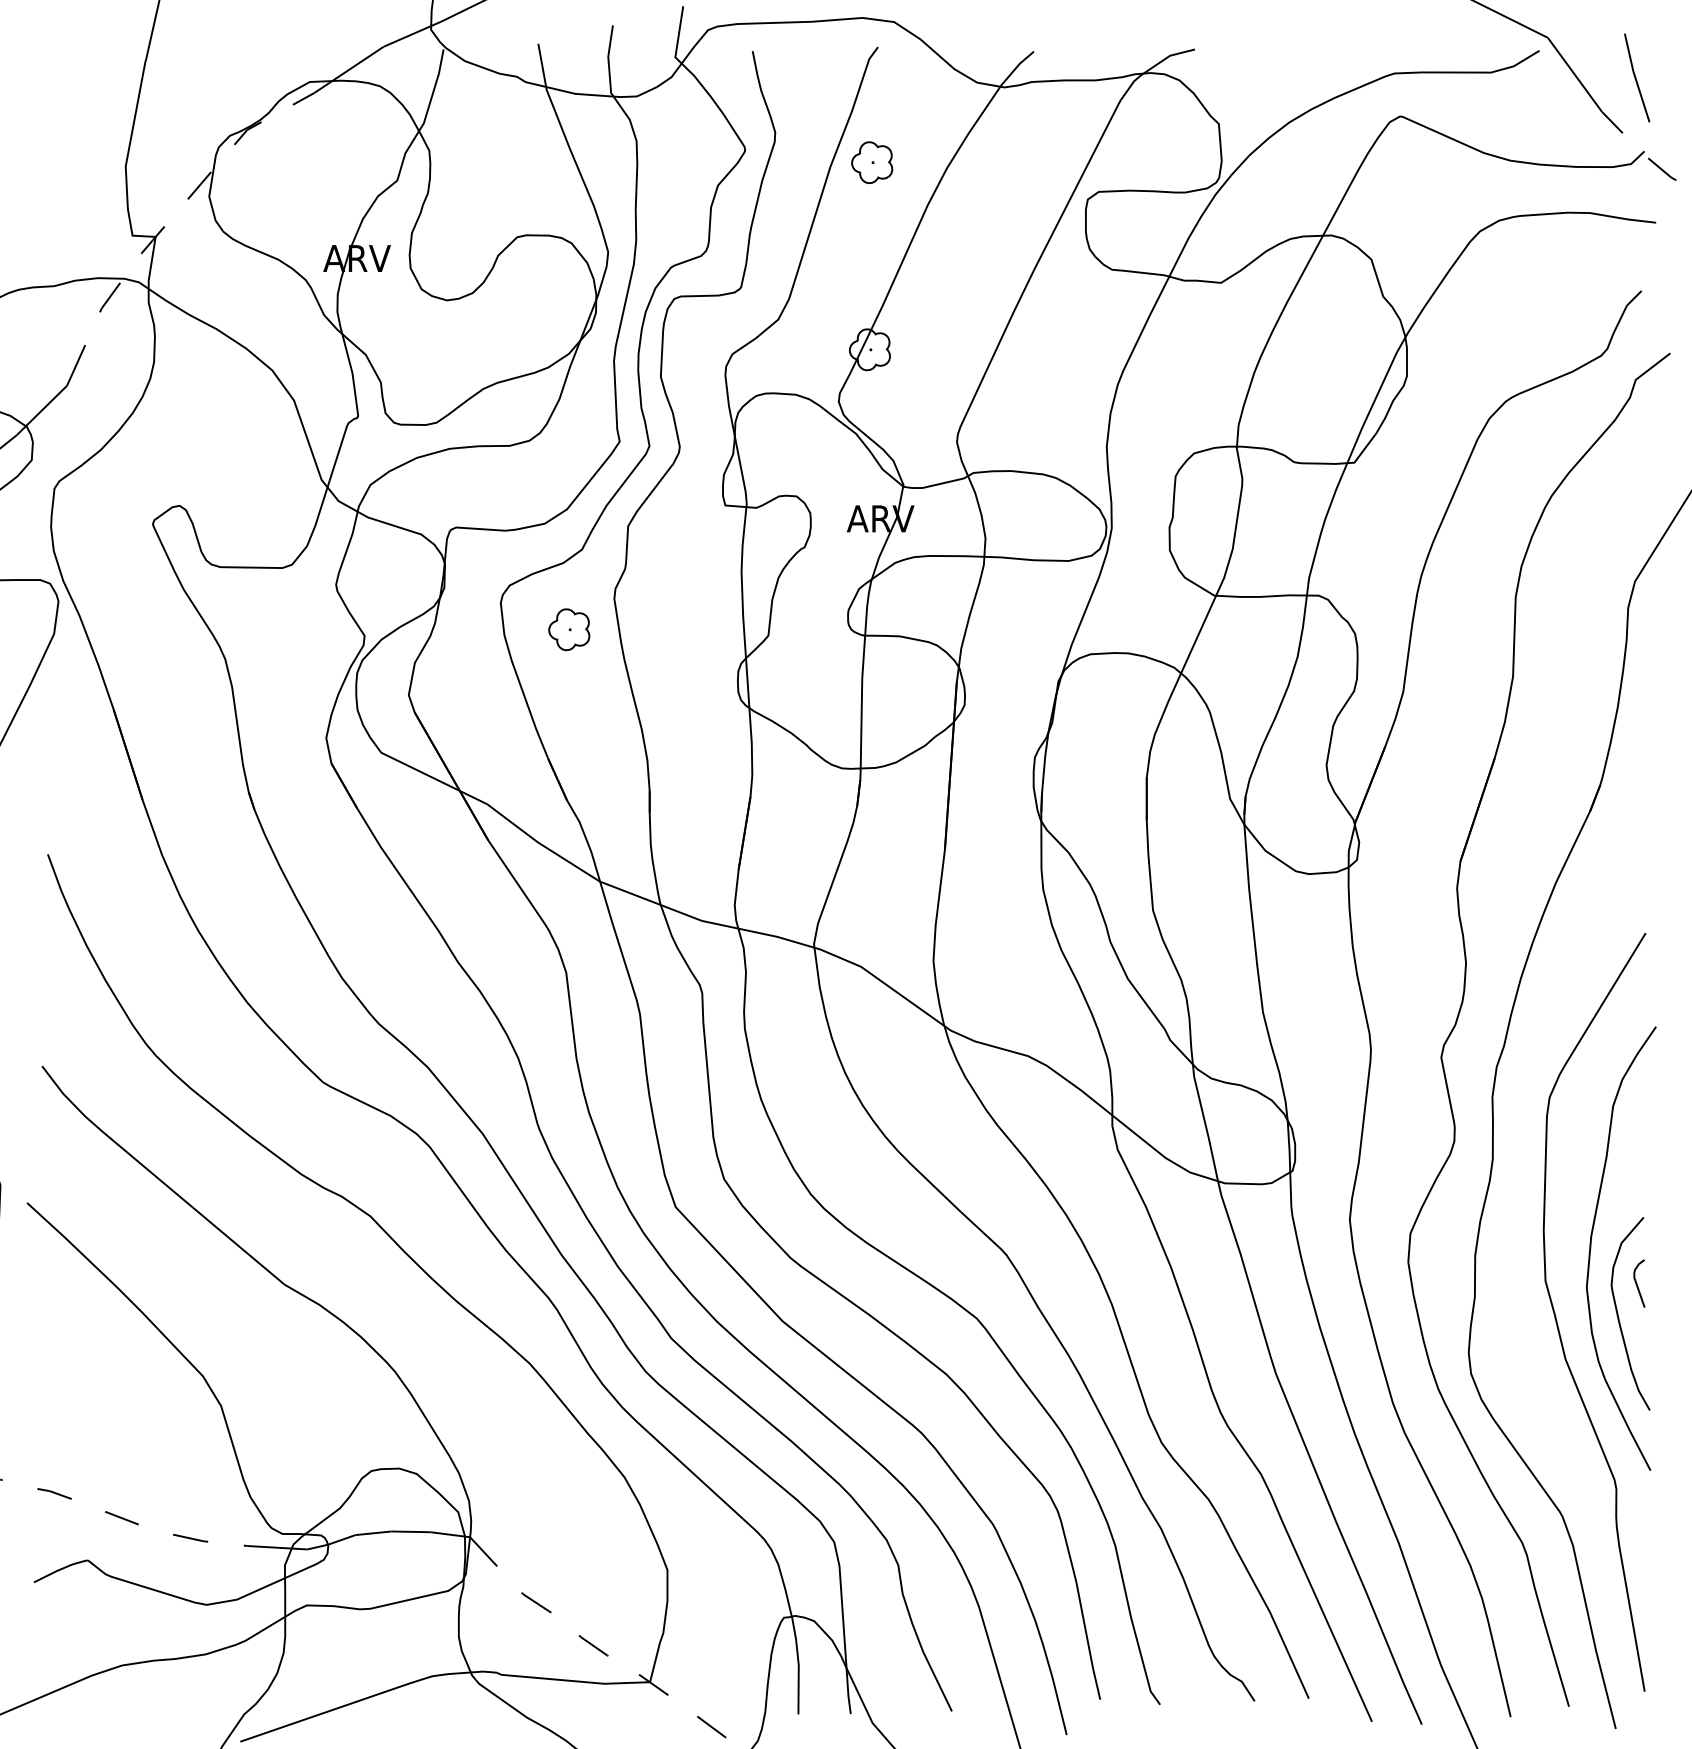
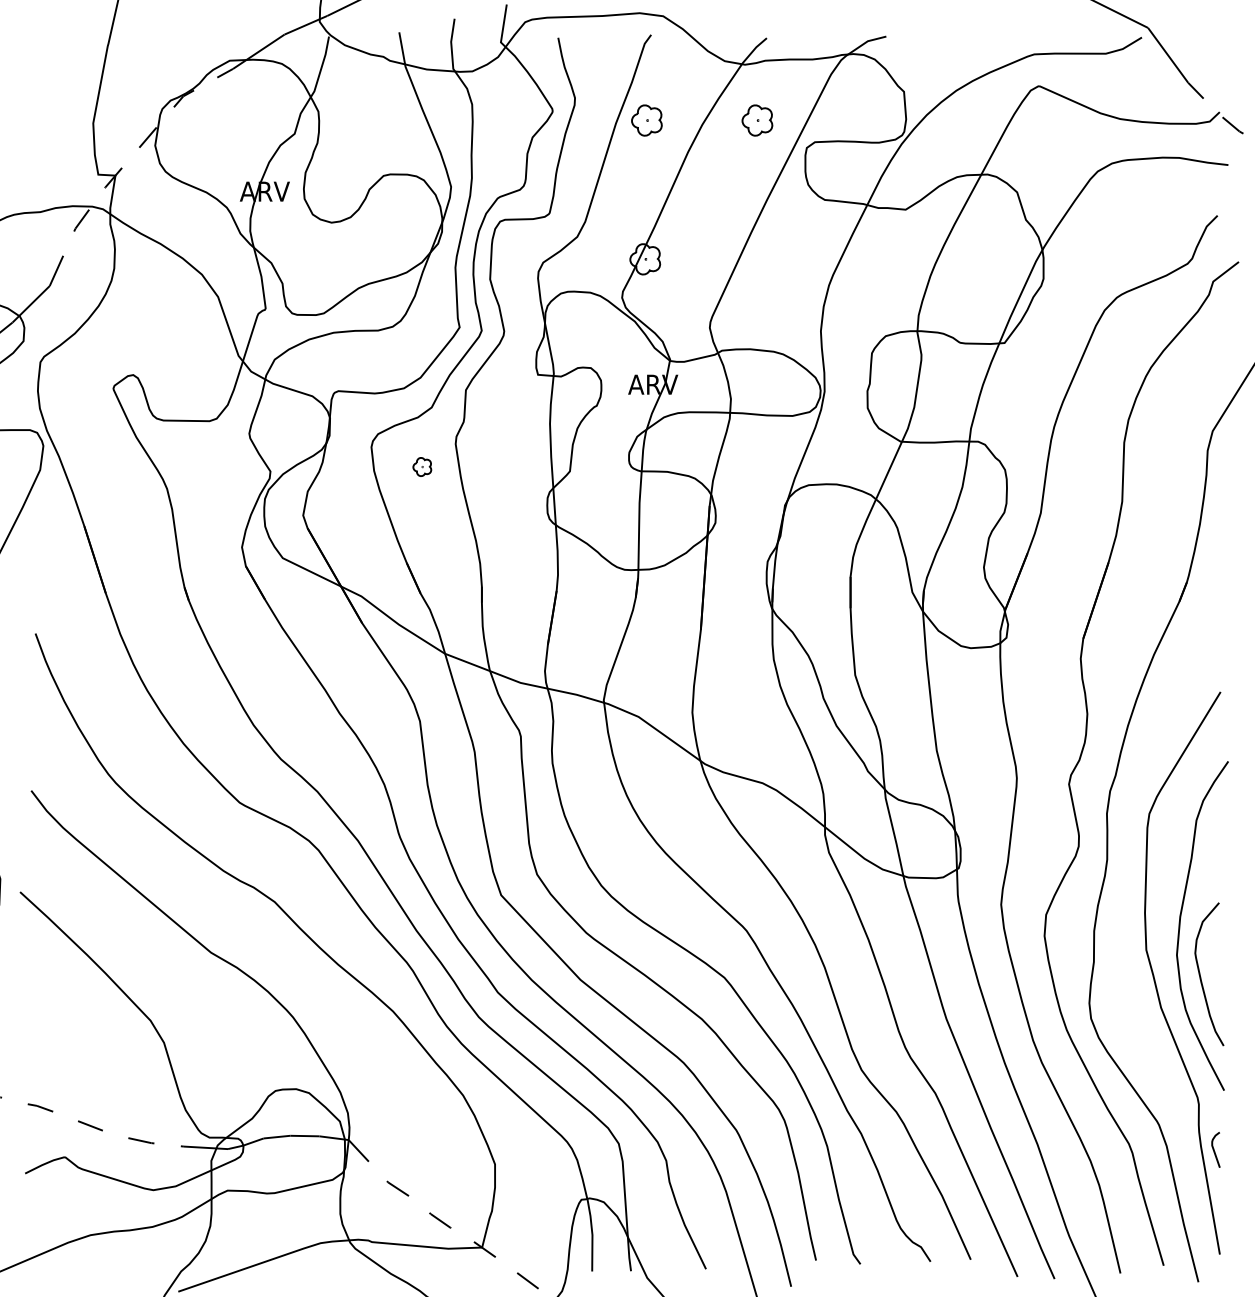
line: (1636, 77) -> (1213, 57), removed
part: (1021, 162) -> (757, 120), added
part: (569, 629) -> (422, 466), size x0.6
curve: (1637, 1283) -> (1214, 1149), moved

